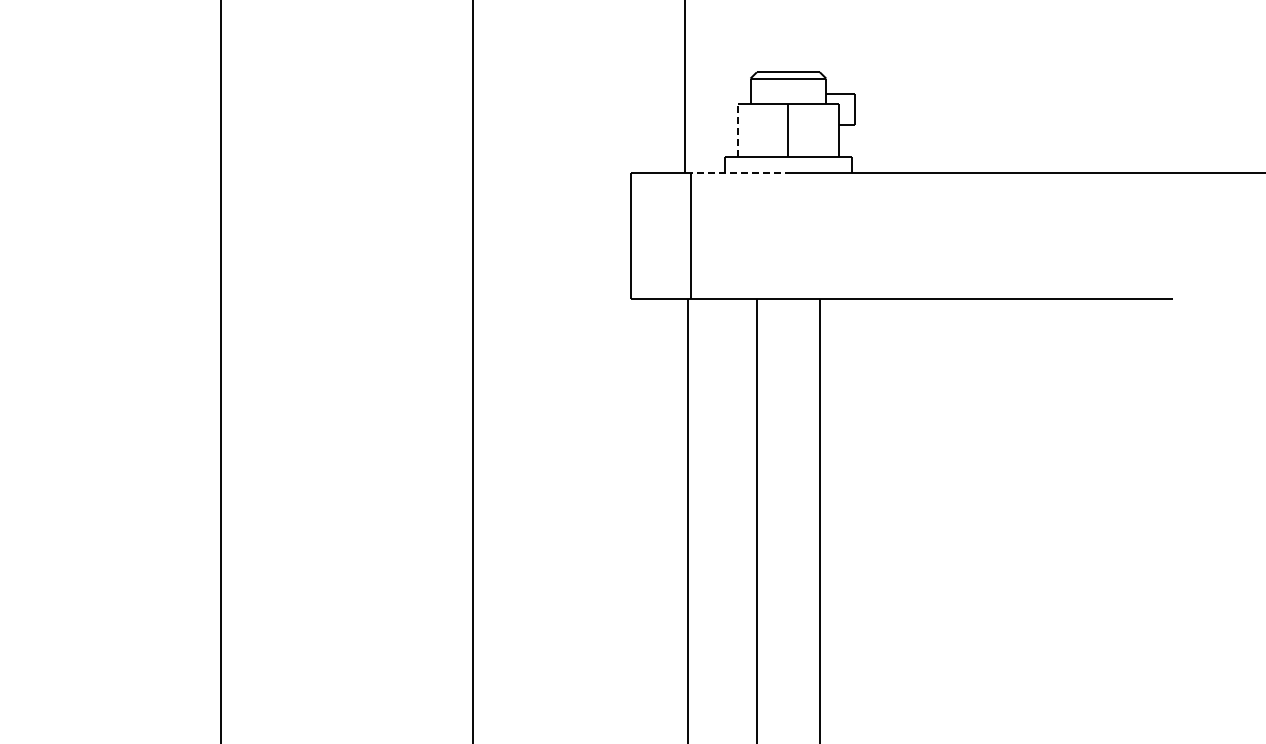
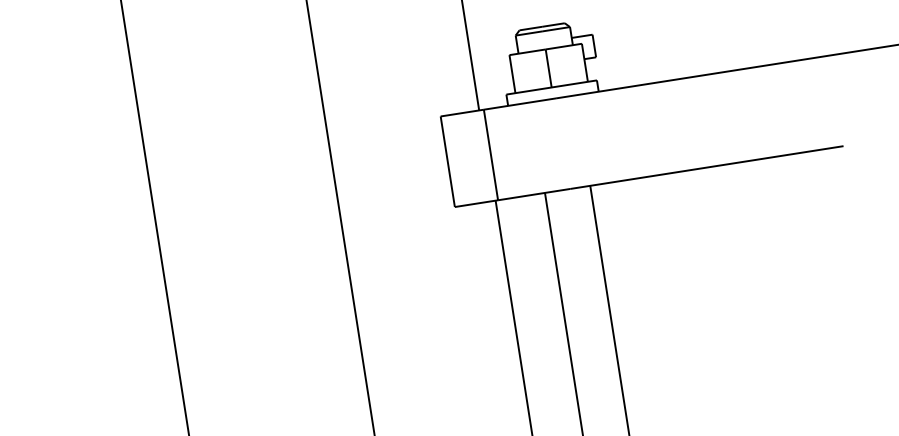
line: (737, 130) -> (512, 74), dashed -> solid
line: (741, 172) -> (519, 103), dashed -> solid

